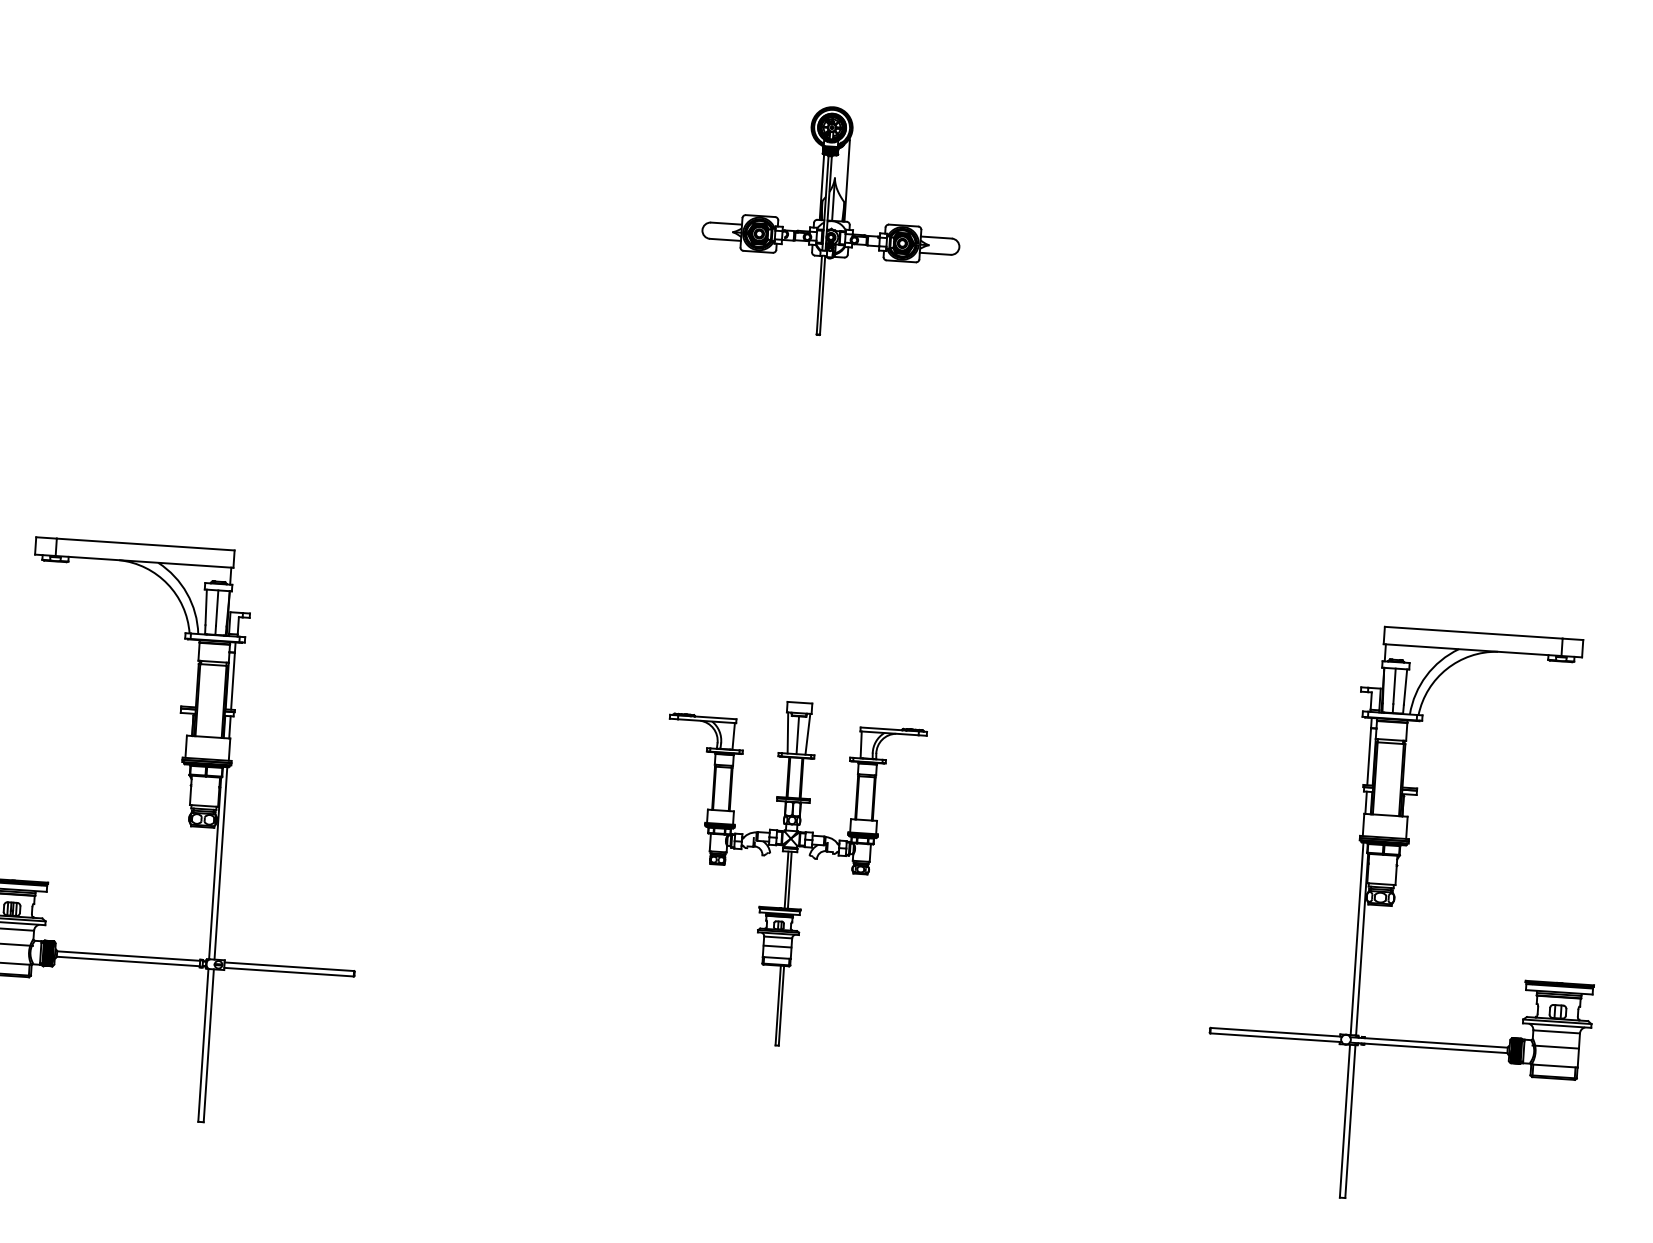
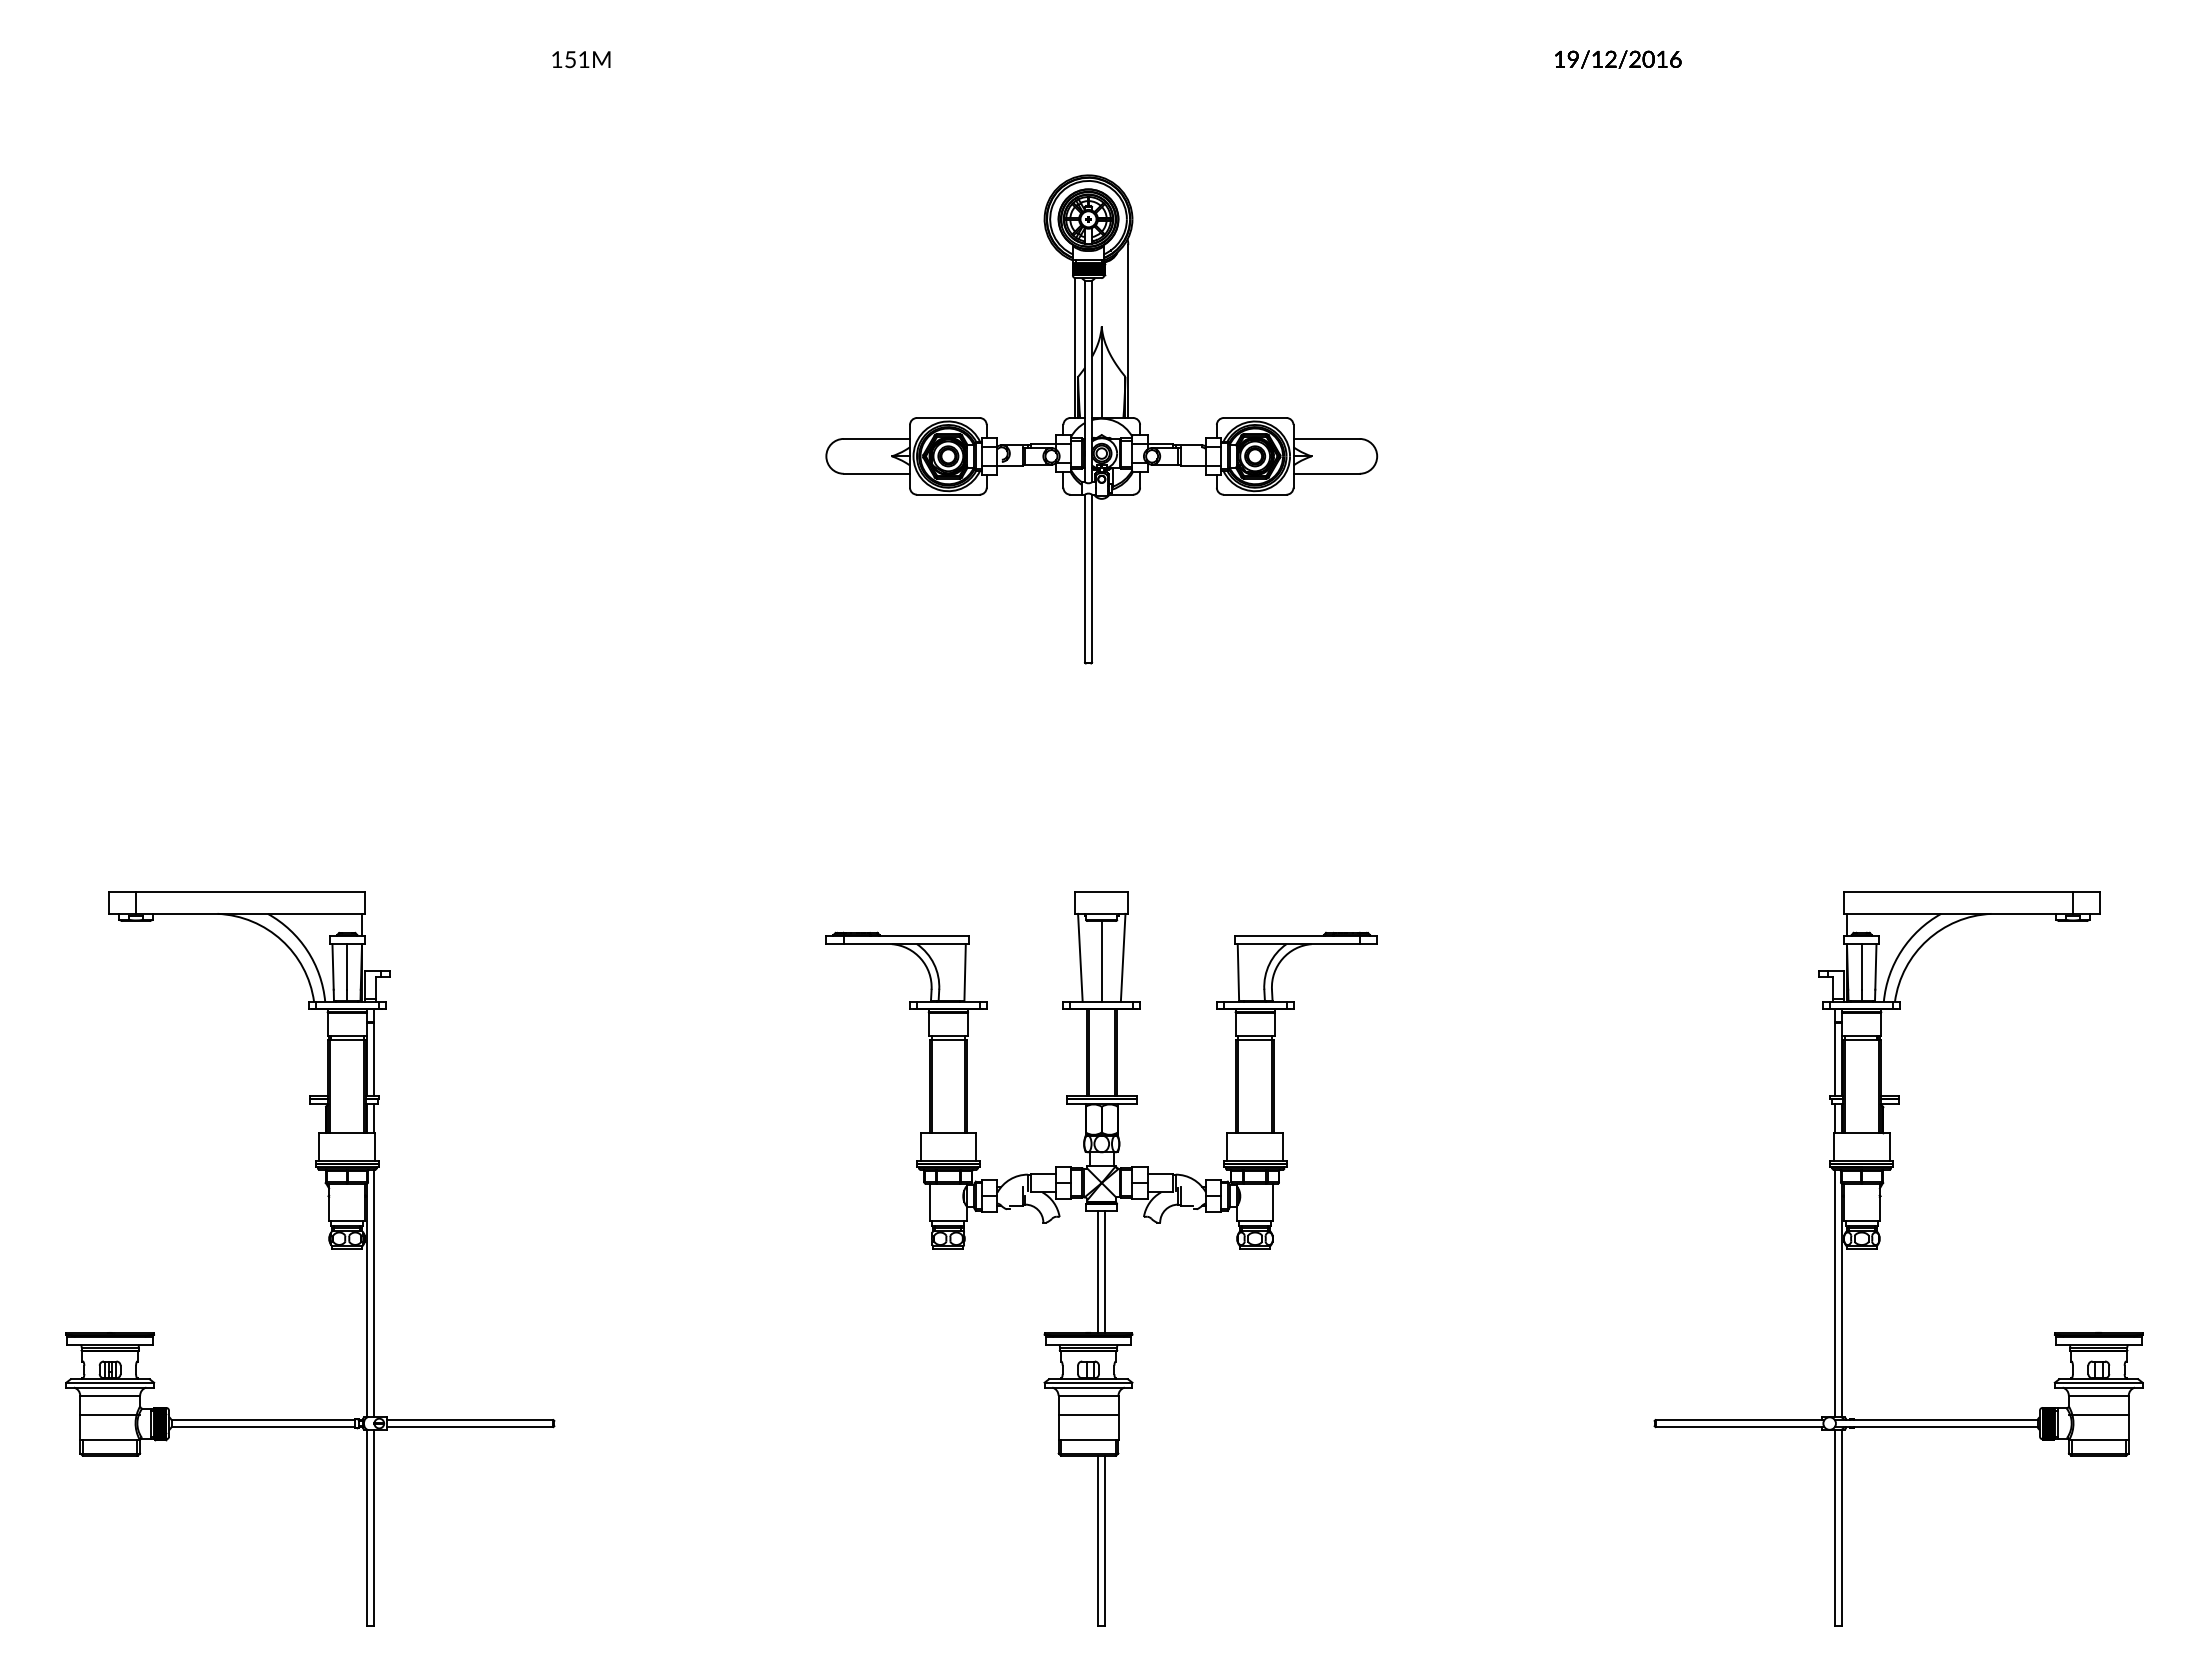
part: (831, 221) -> (1101, 419), size x1.67
part: (788, 873) -> (1101, 1258), size x1.67

